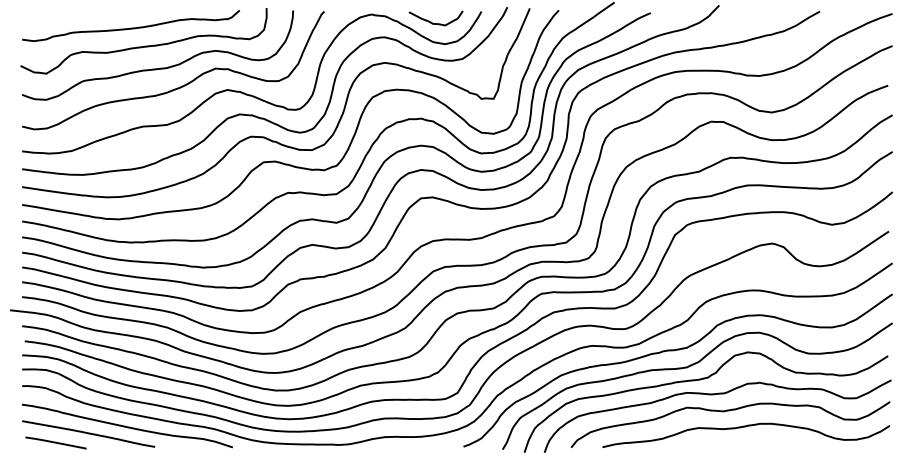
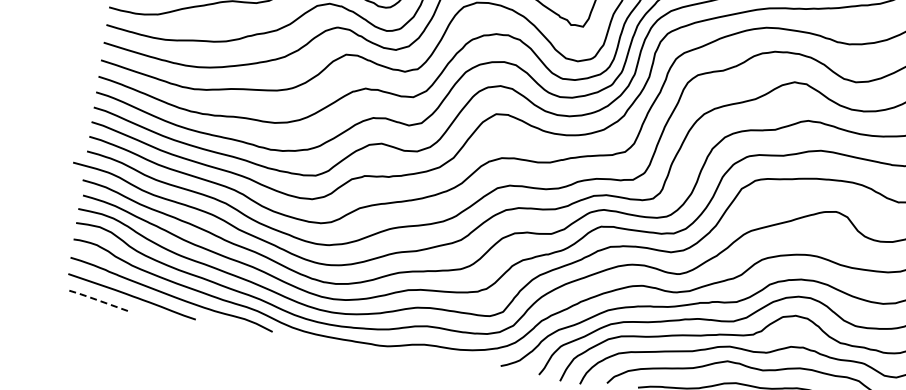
line: (54, 442) -> (97, 300), solid -> dashed

